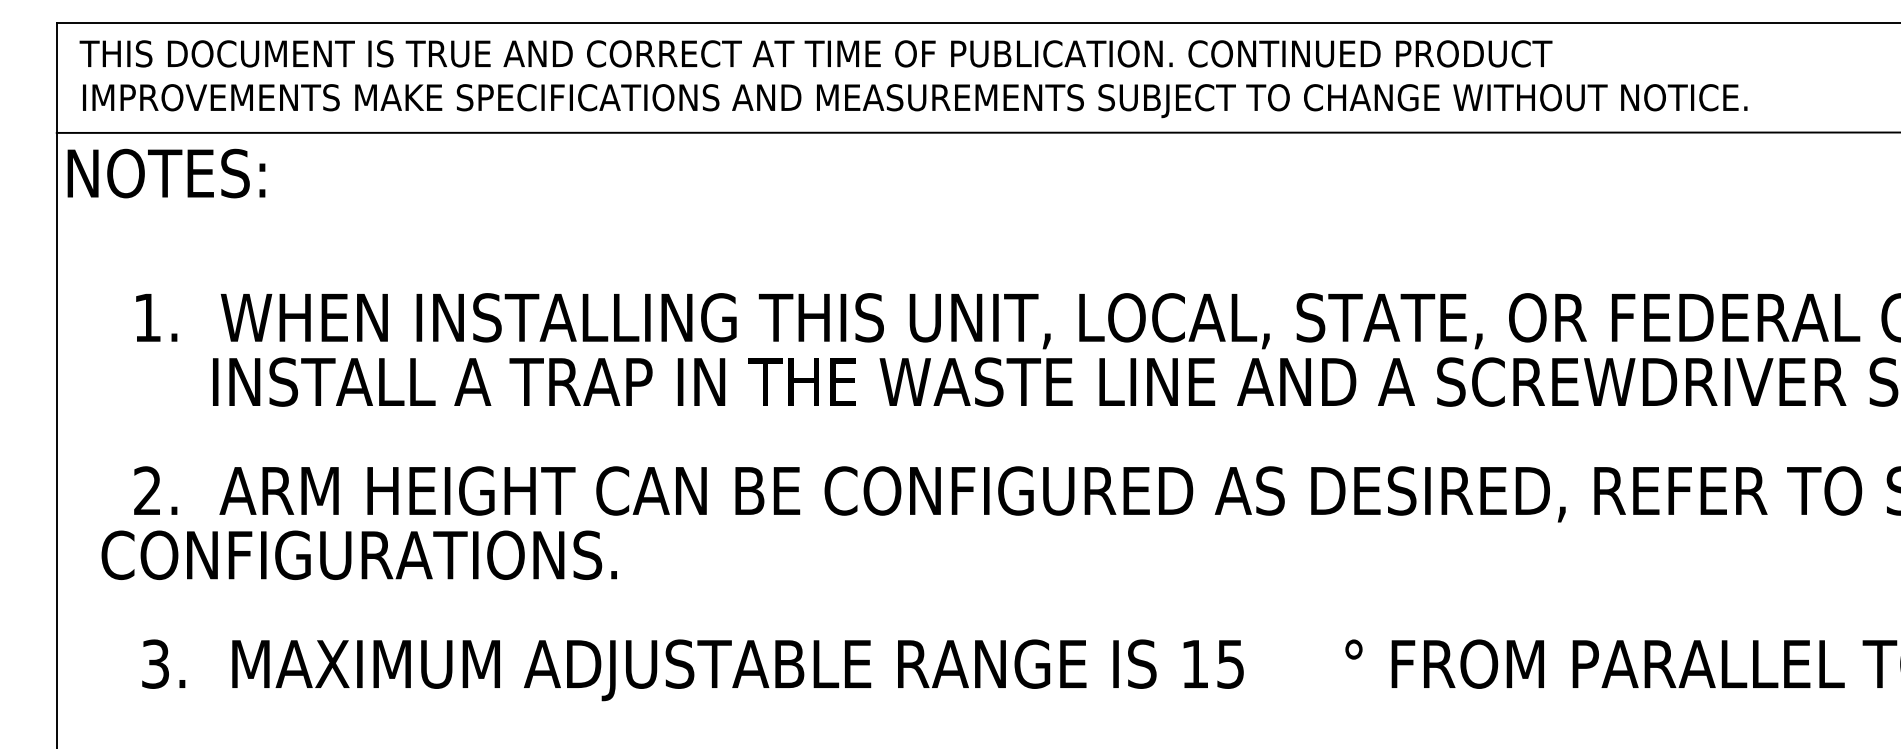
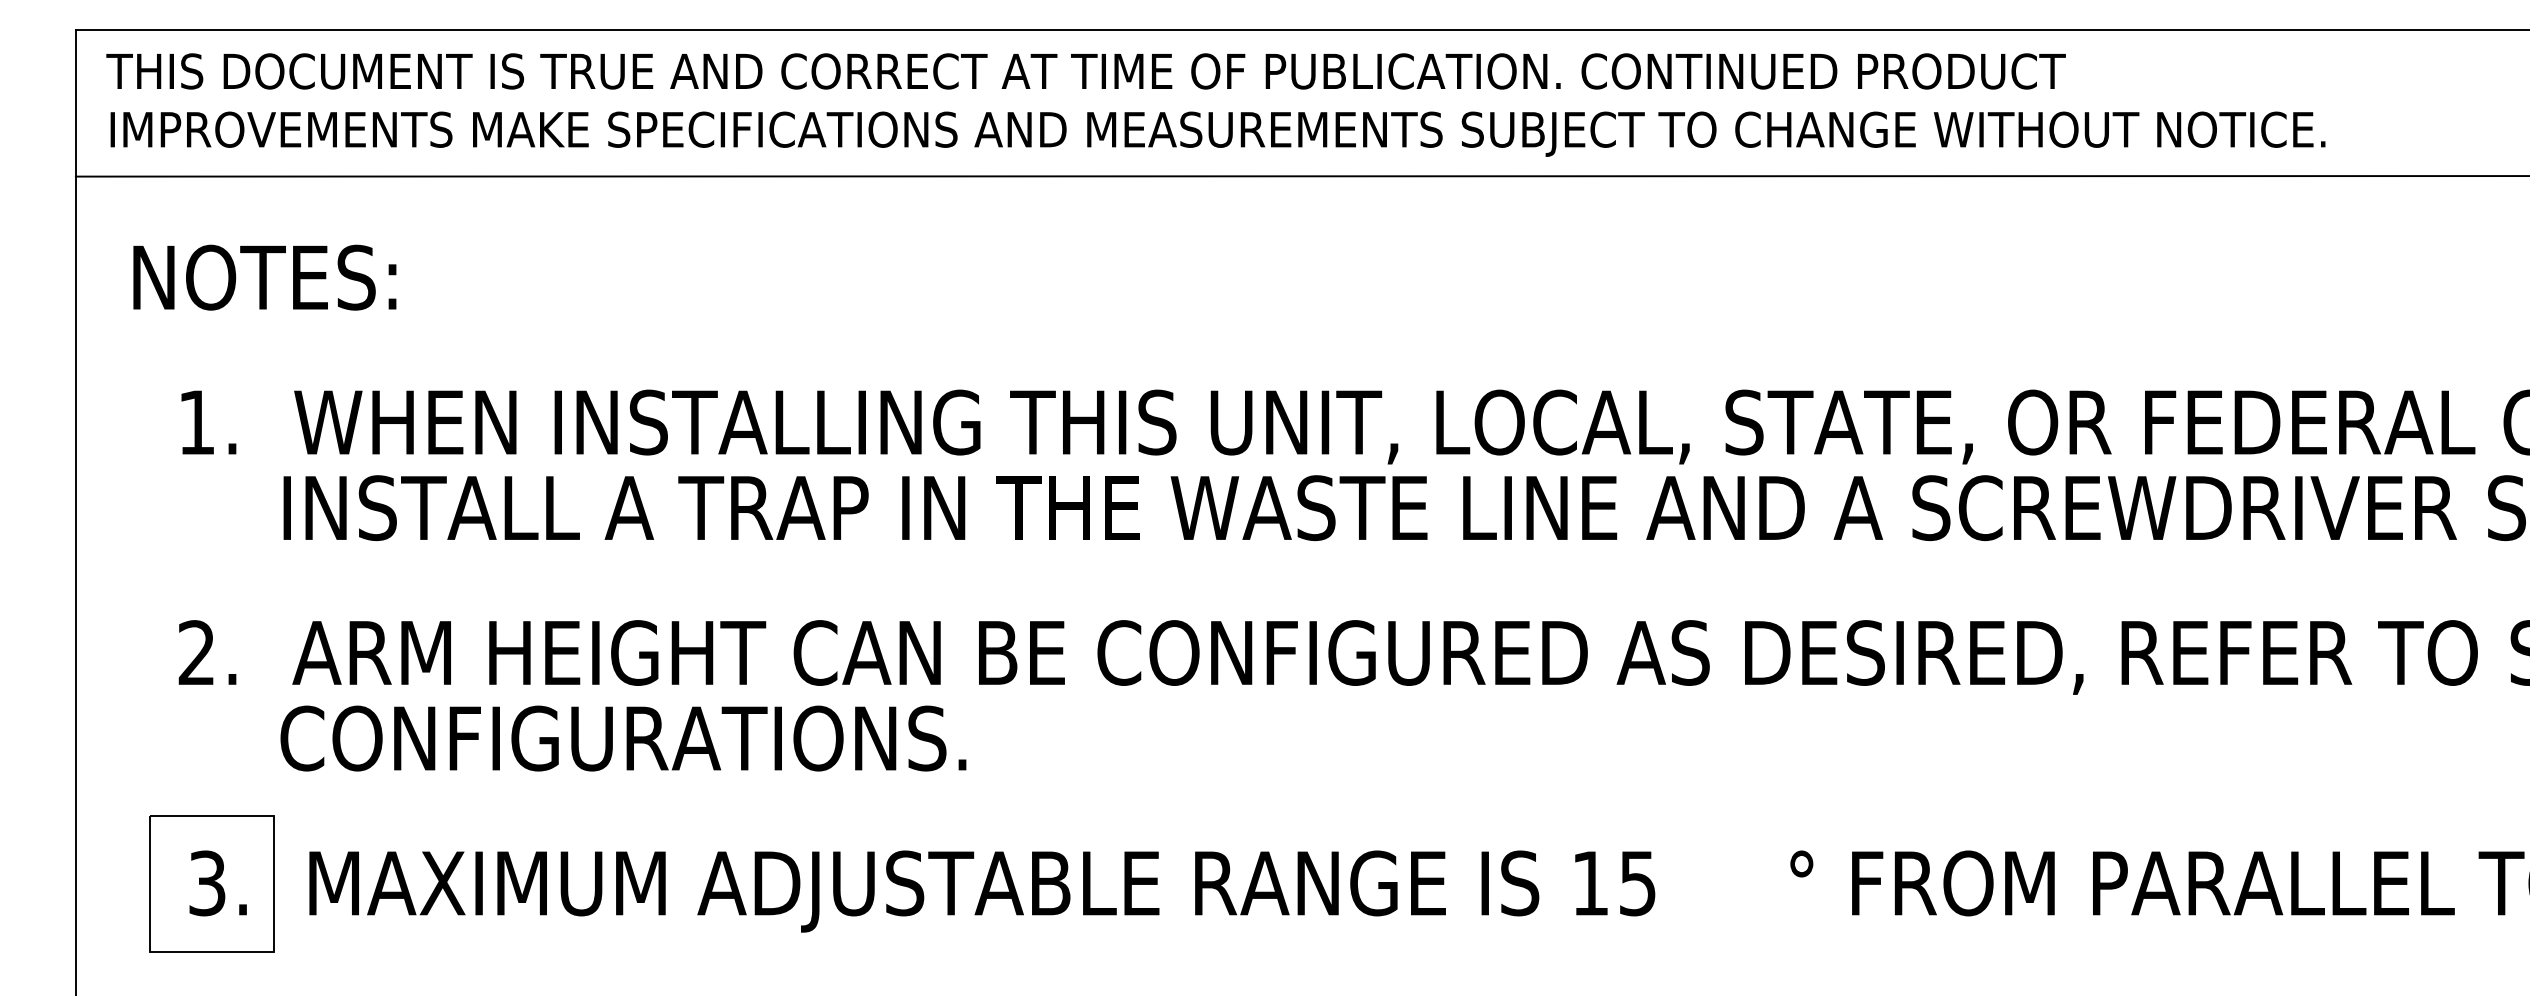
text: (166, 173) -> (264, 277), moved
text: (359, 555) -> (623, 738), moved
part: (158, 664) -> (211, 883), added

